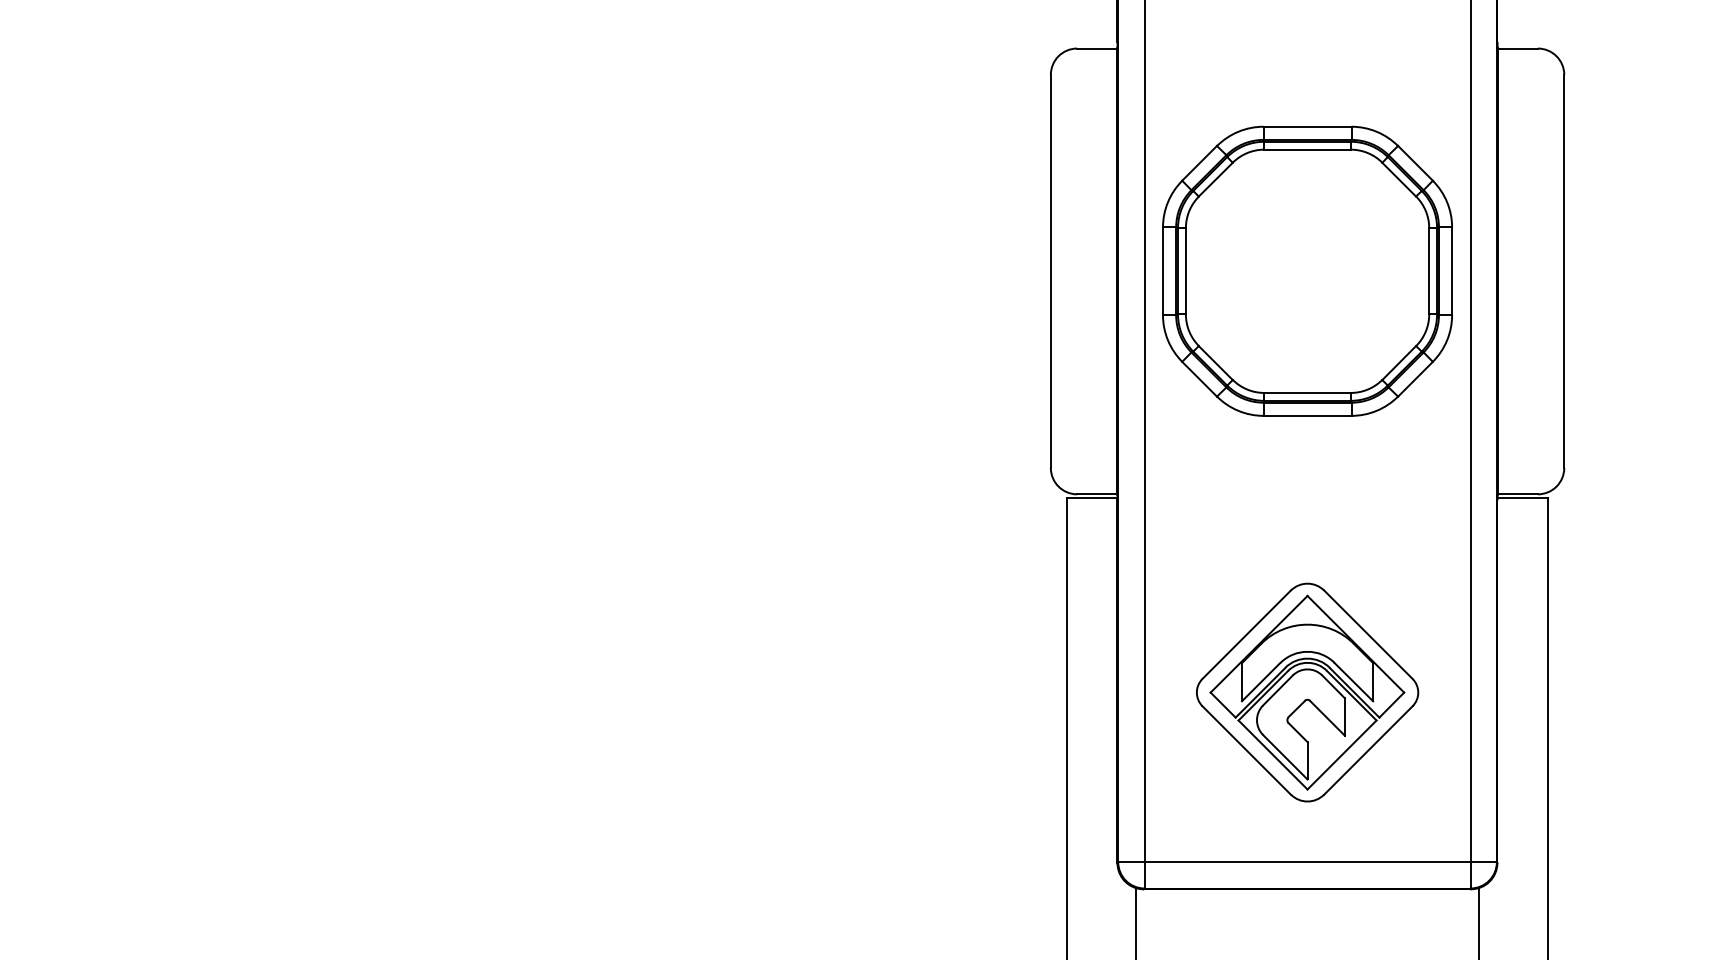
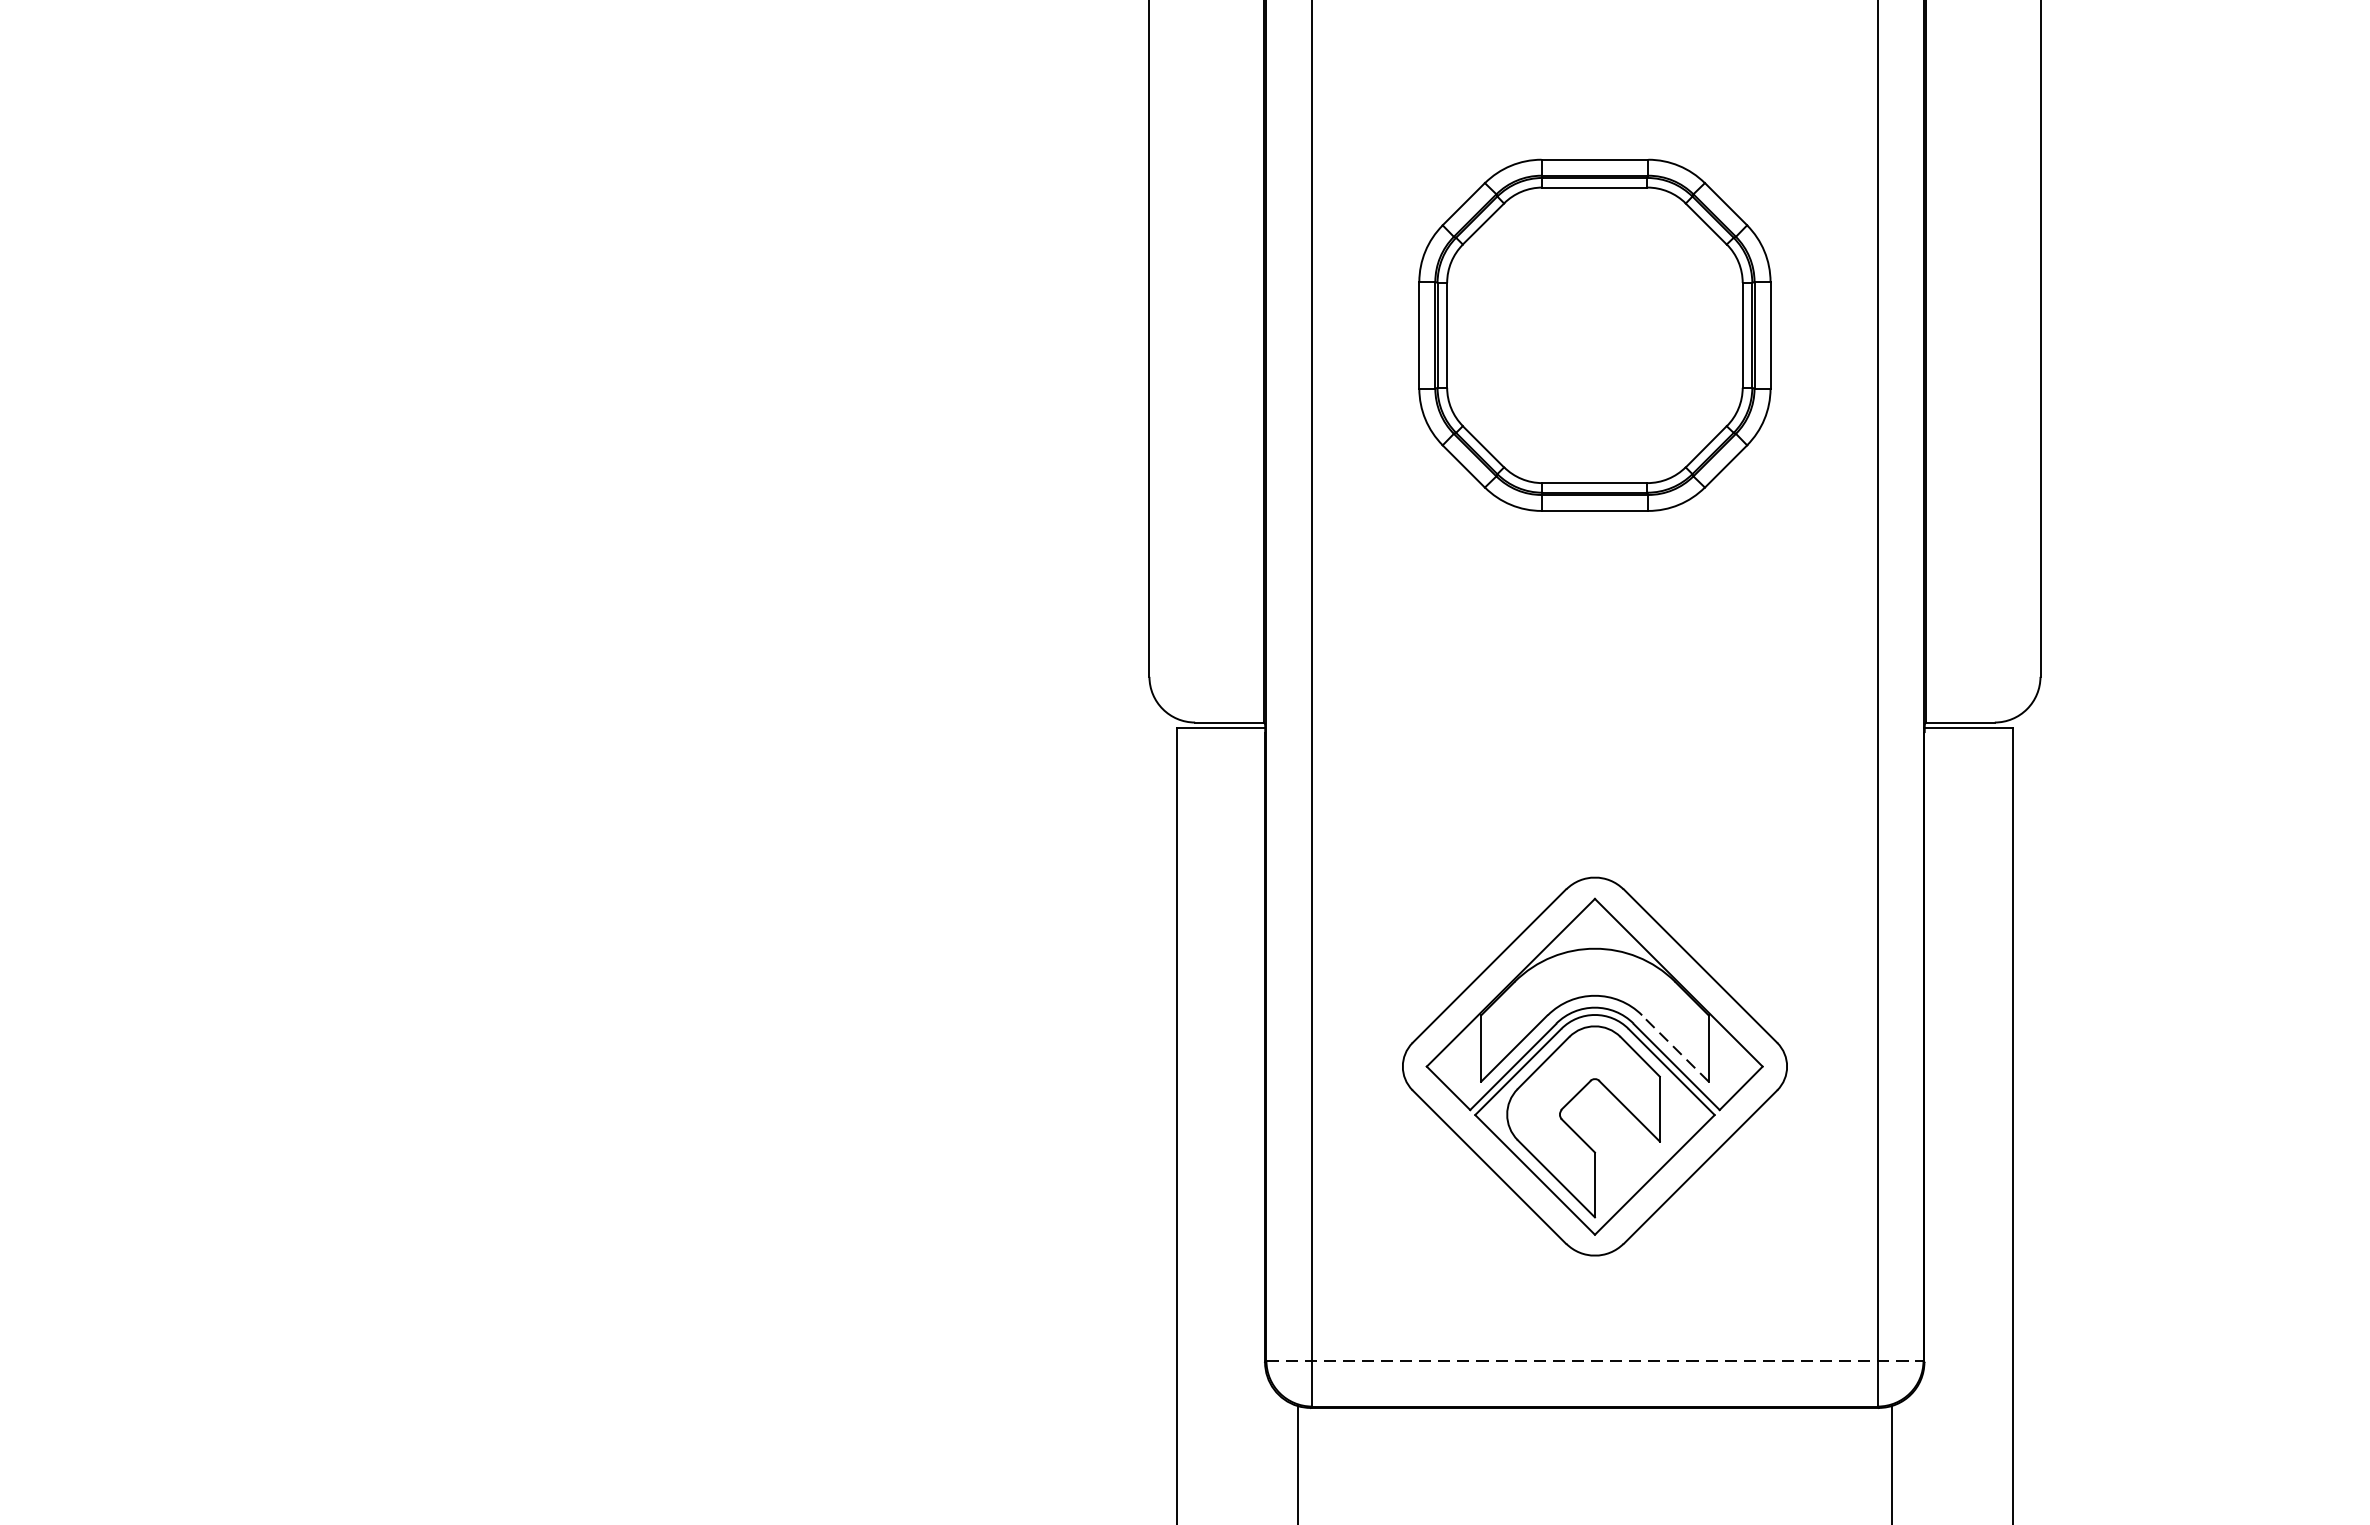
part: (1307, 270) -> (1594, 334), size x0.7
line: (1353, 681) -> (1674, 1047), solid -> dashed
line: (1308, 862) -> (1596, 1361), solid -> dashed

